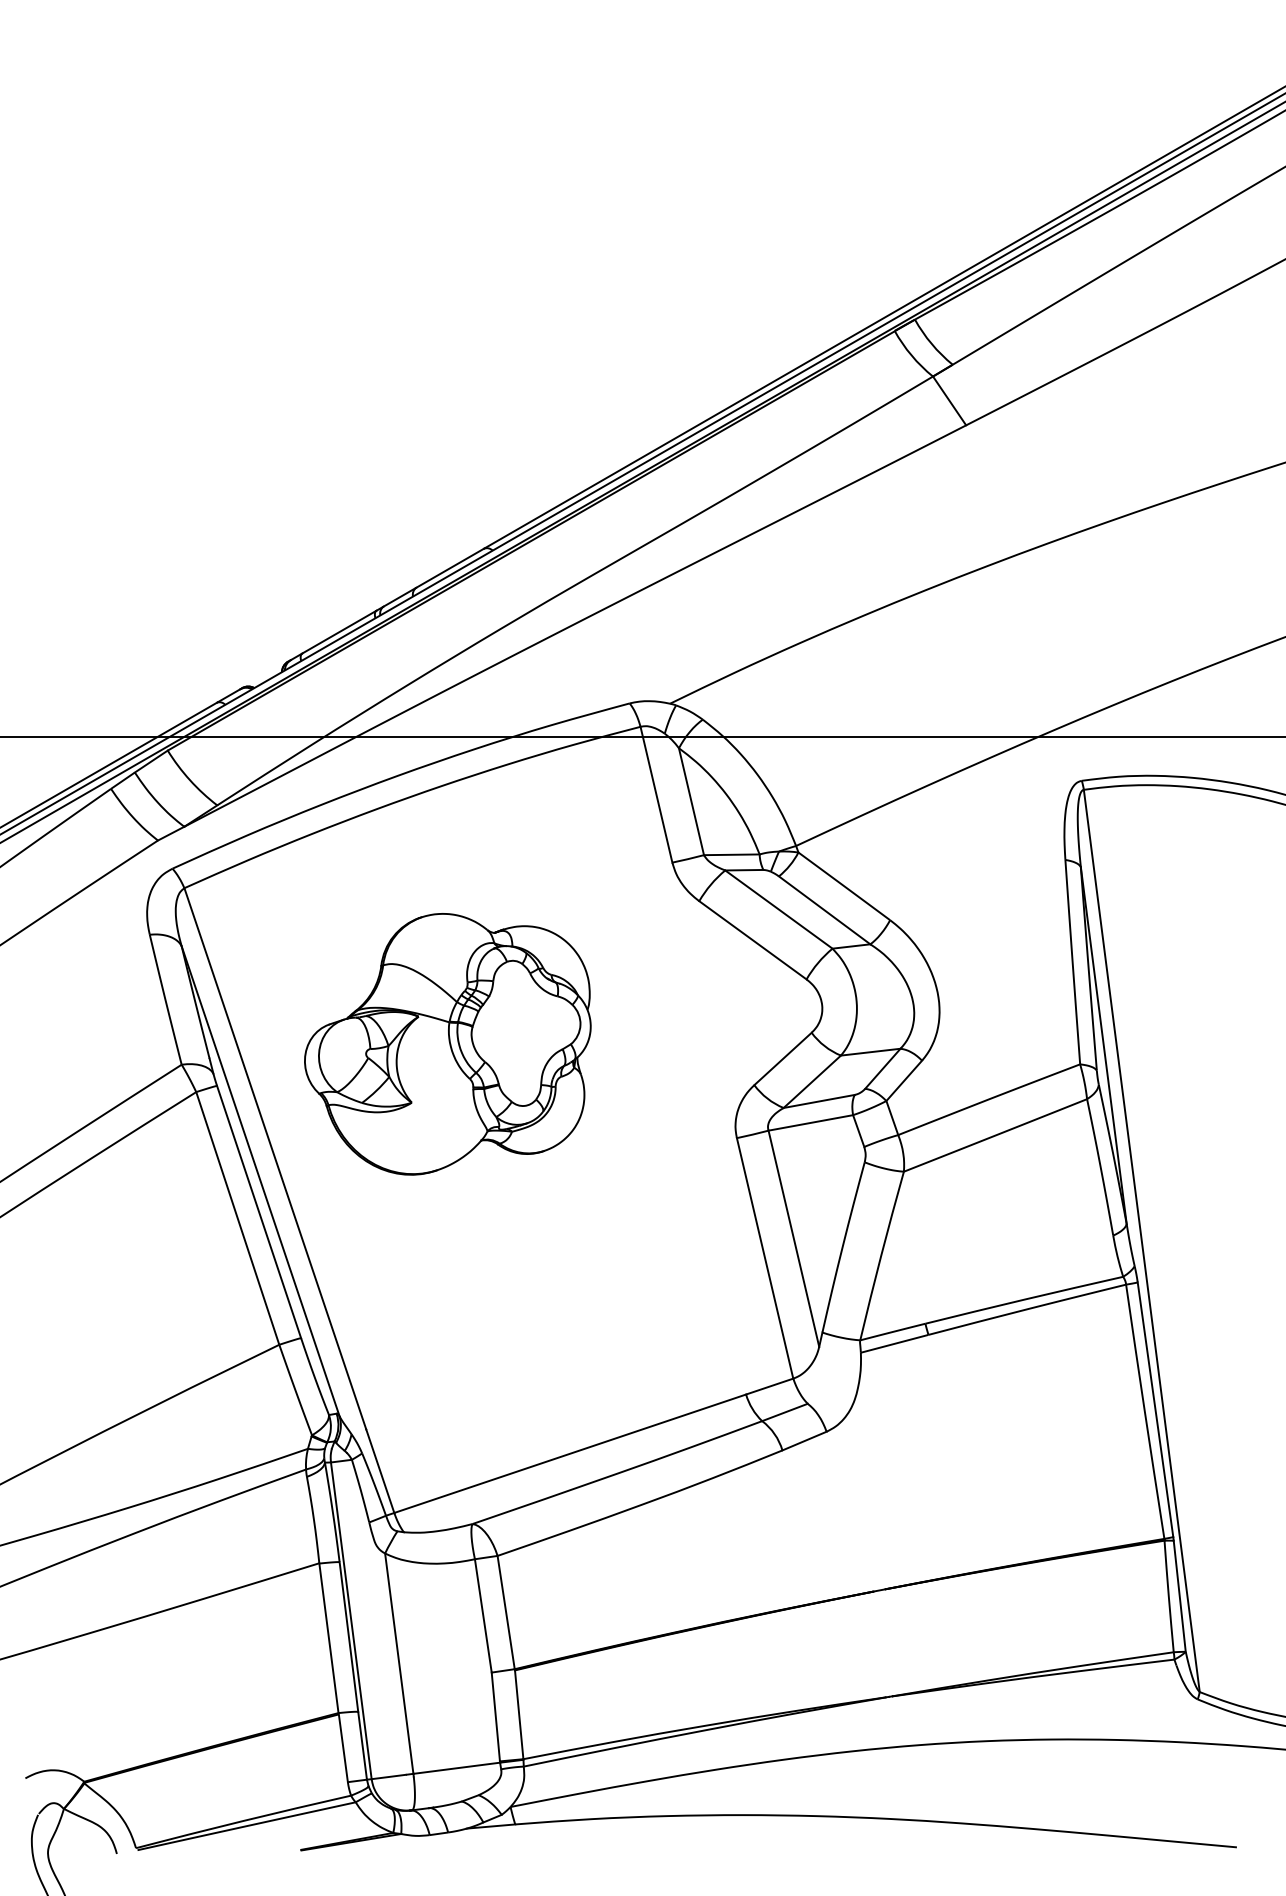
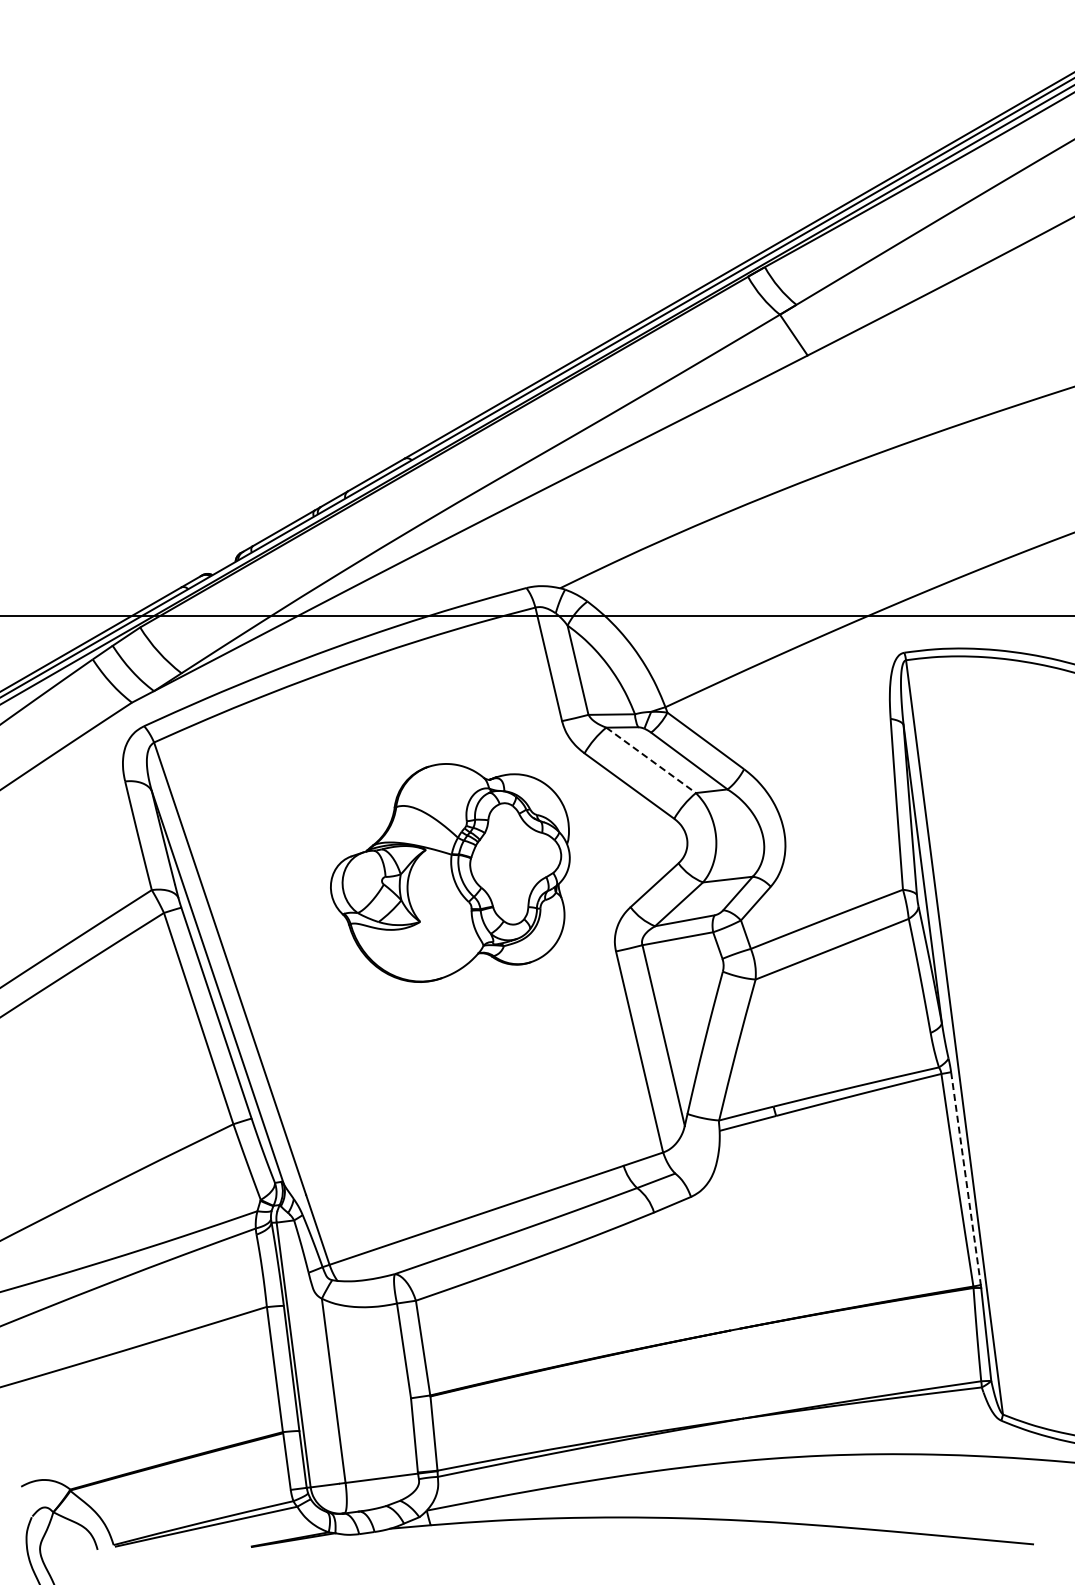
line: (779, 909) -> (651, 760), solid -> dashed
part: (448, 1043) -> (450, 872), moved
line: (1156, 1410) -> (966, 1179), solid -> dashed

